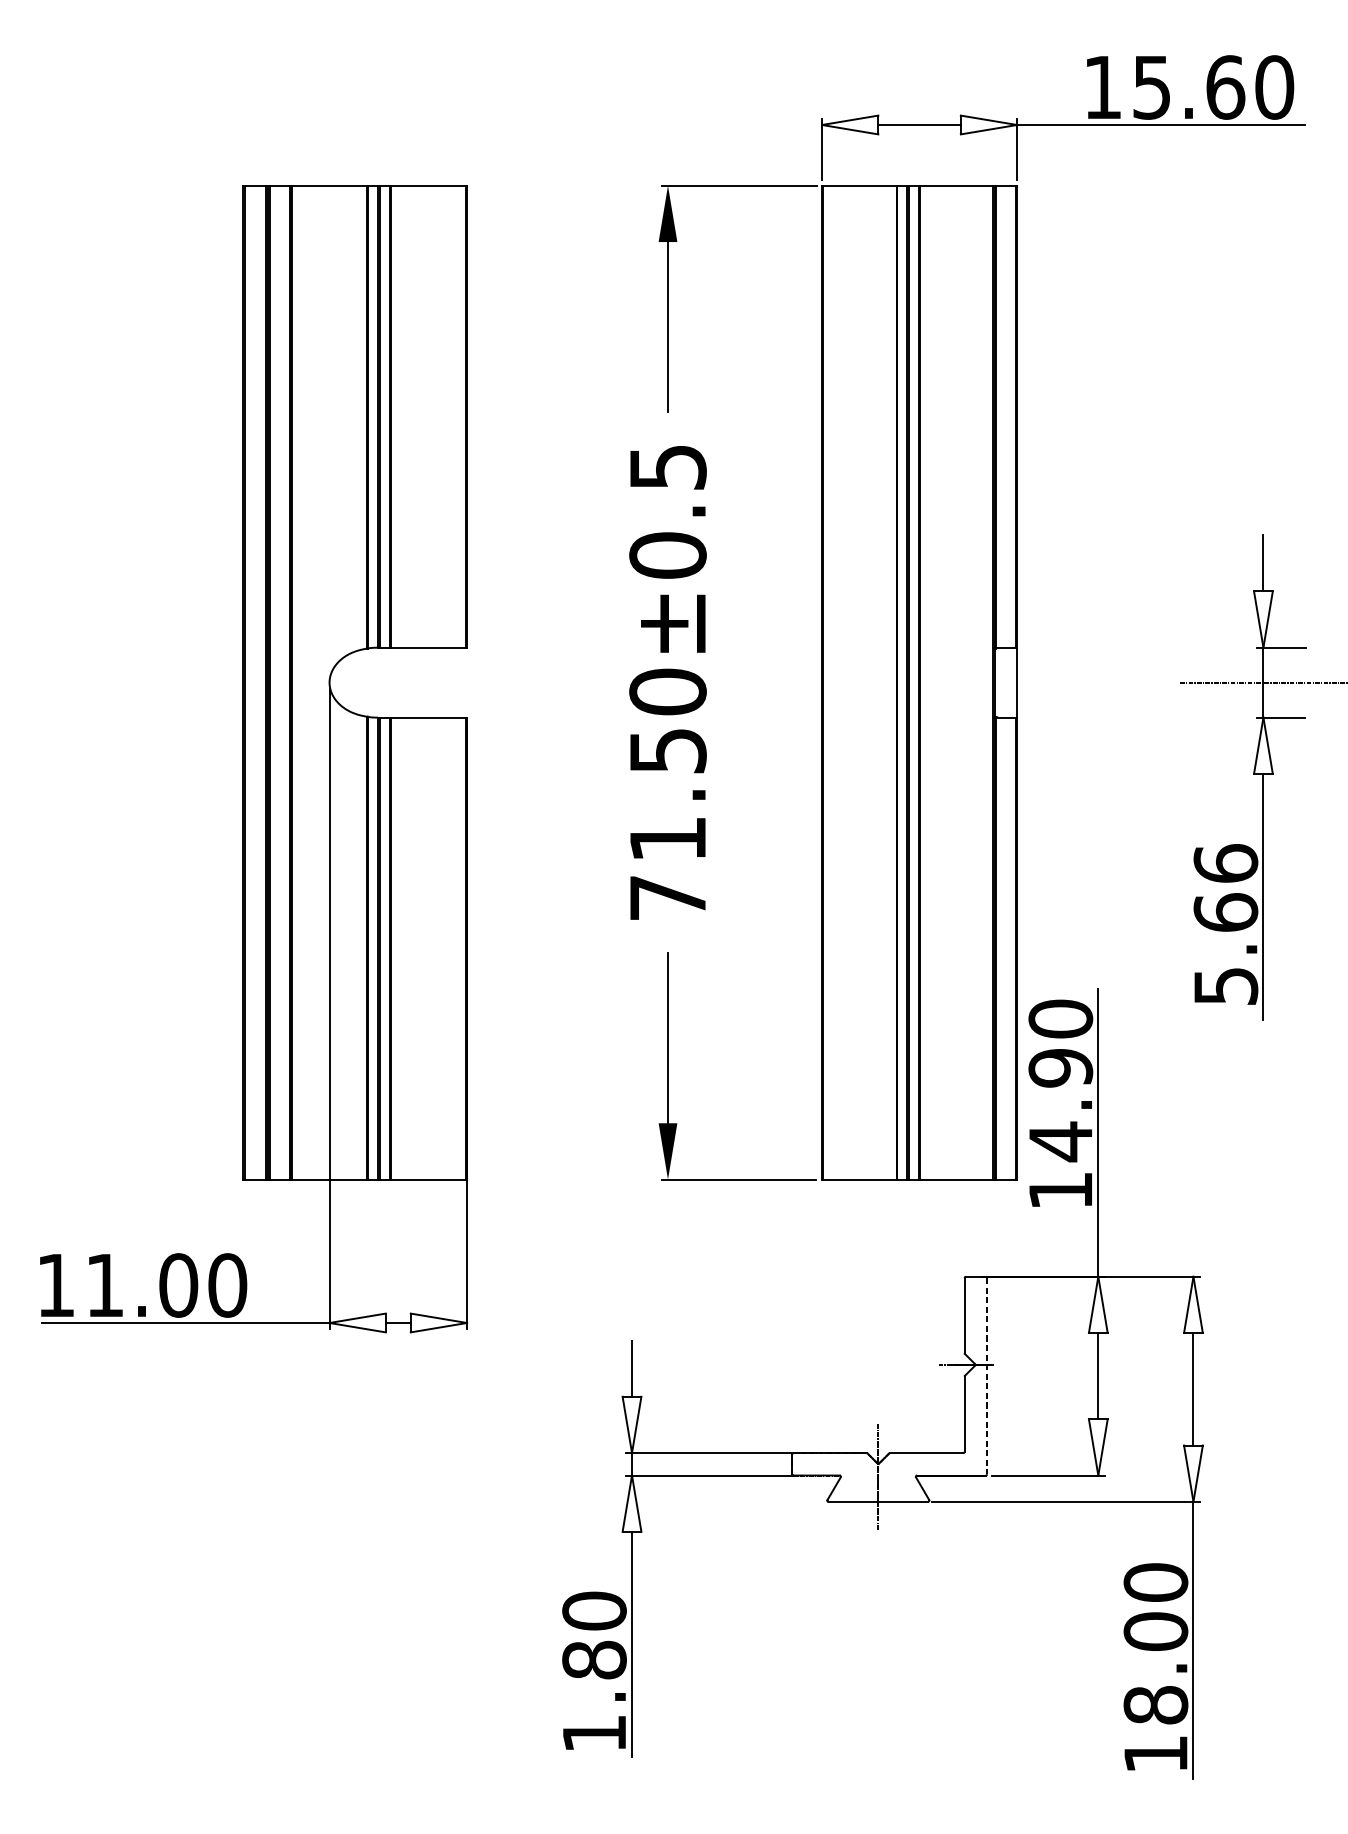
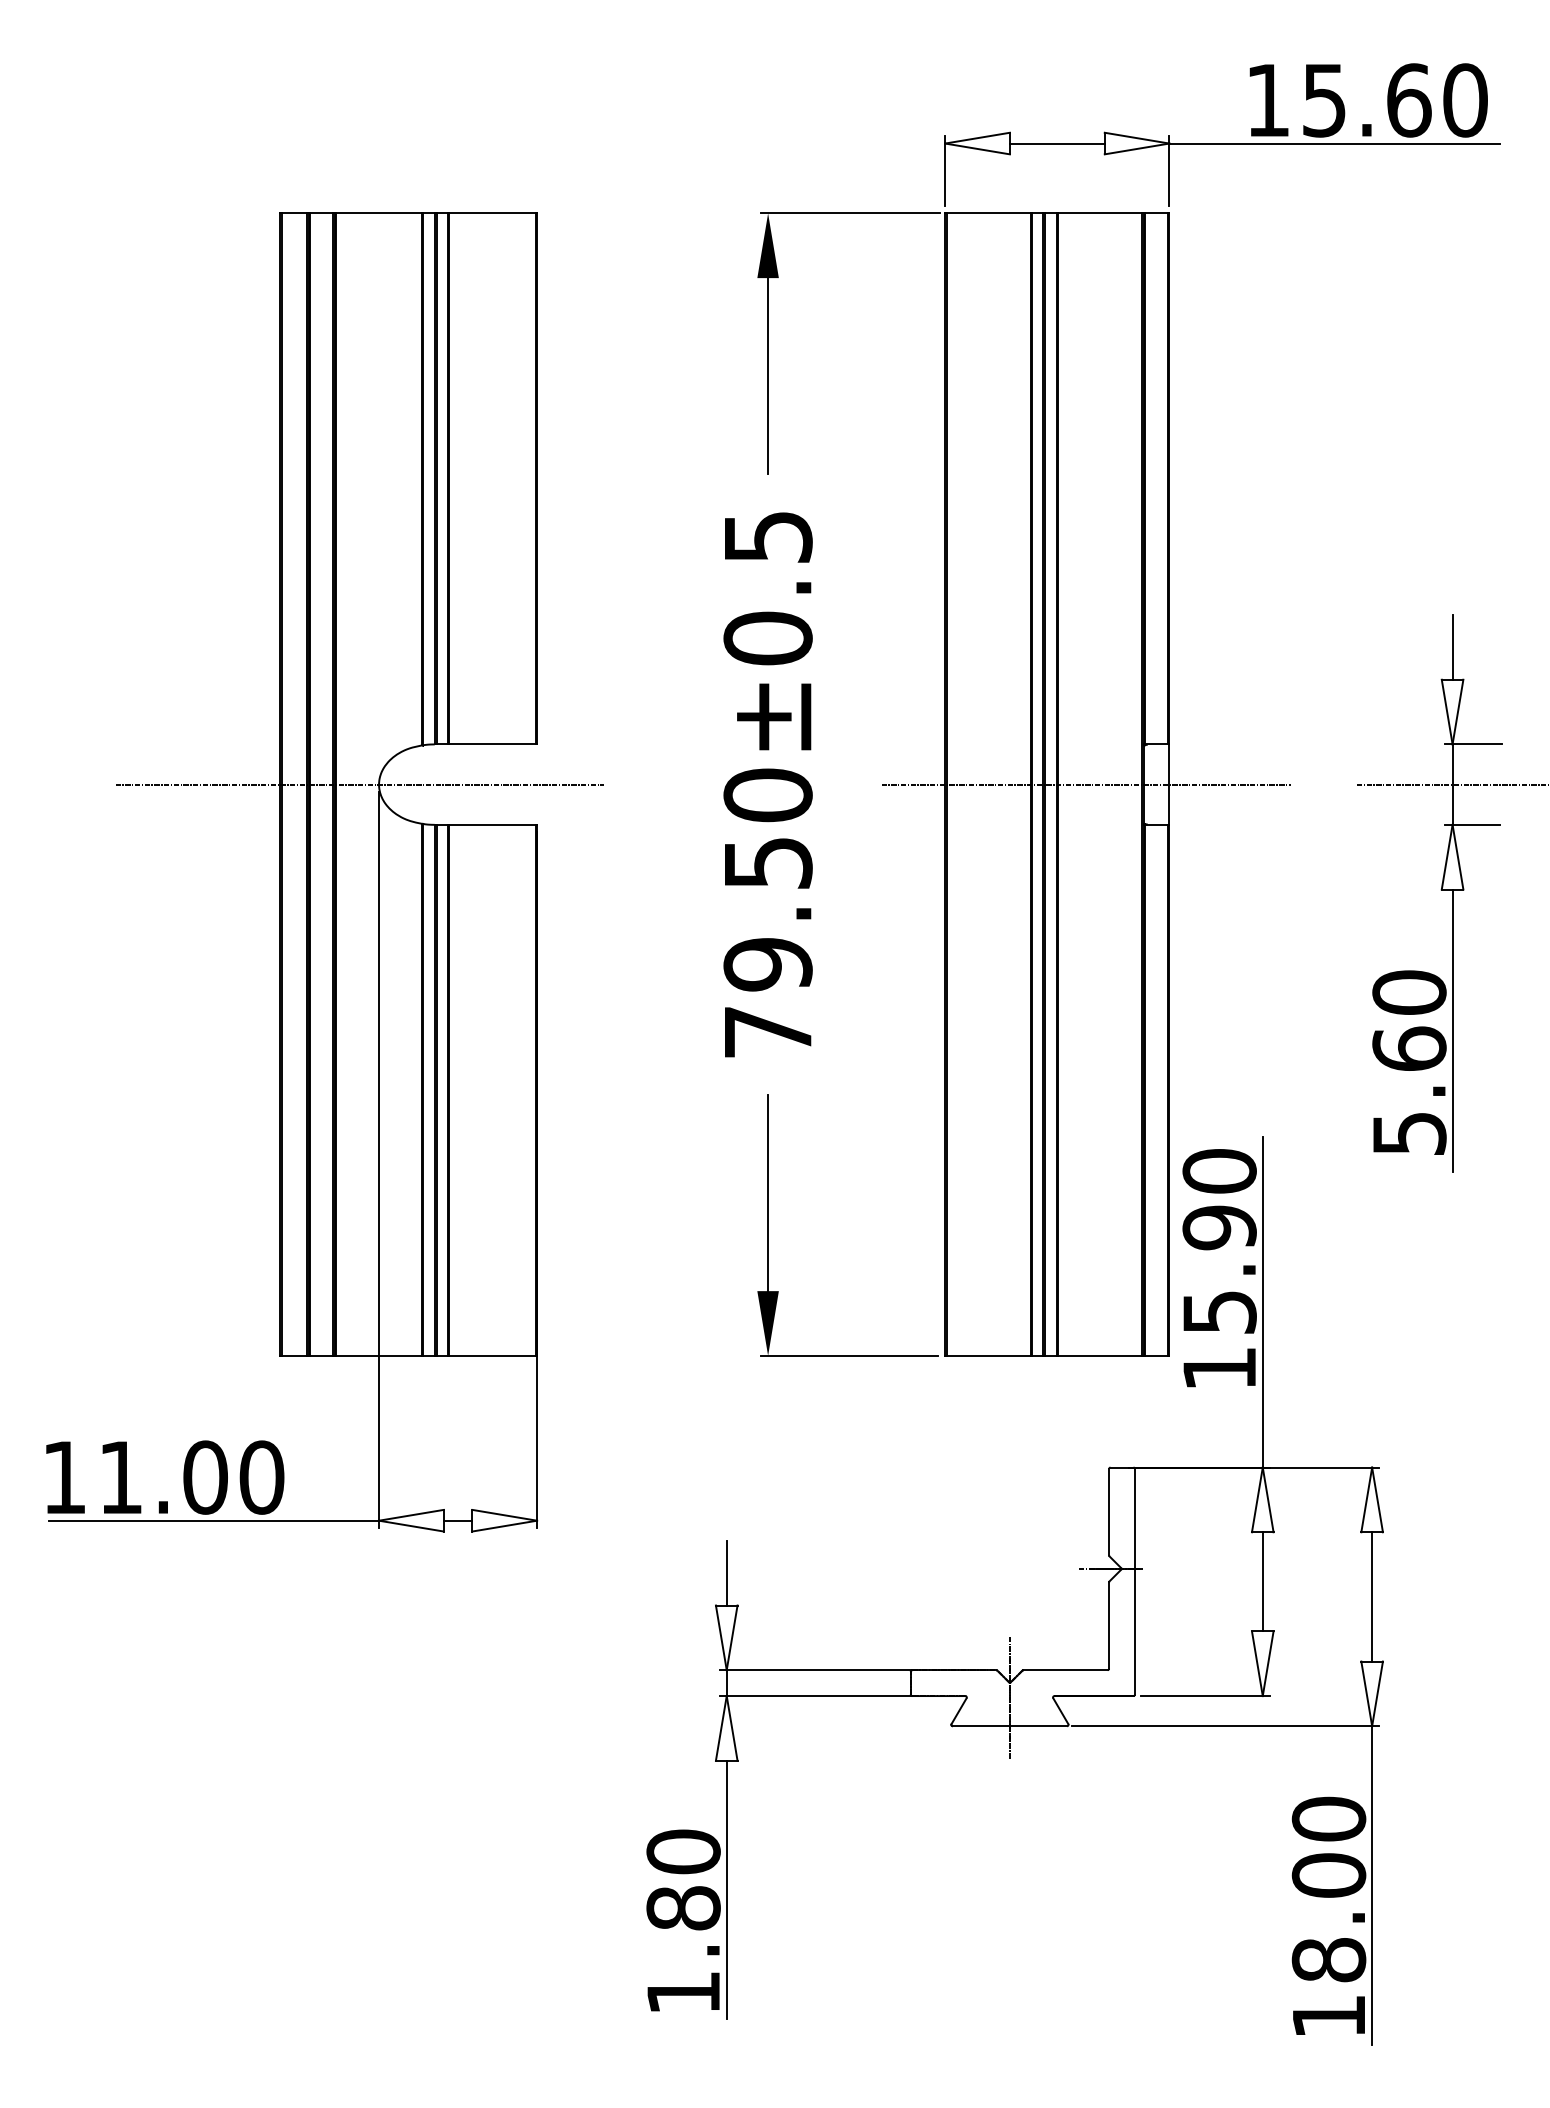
line: (312, 682) -> (359, 784), added
line: (944, 682) -> (1085, 784), added
text: (667, 839) -> (767, 964), 71.50±0.5 -> 79.50±0.5
text: (1225, 863) -> (1409, 992), 5.66 -> 5.60
text: (1060, 1141) -> (1219, 1312), 14.90 -> 15.90
line: (986, 1375) -> (1134, 1581), dashed -> solid

